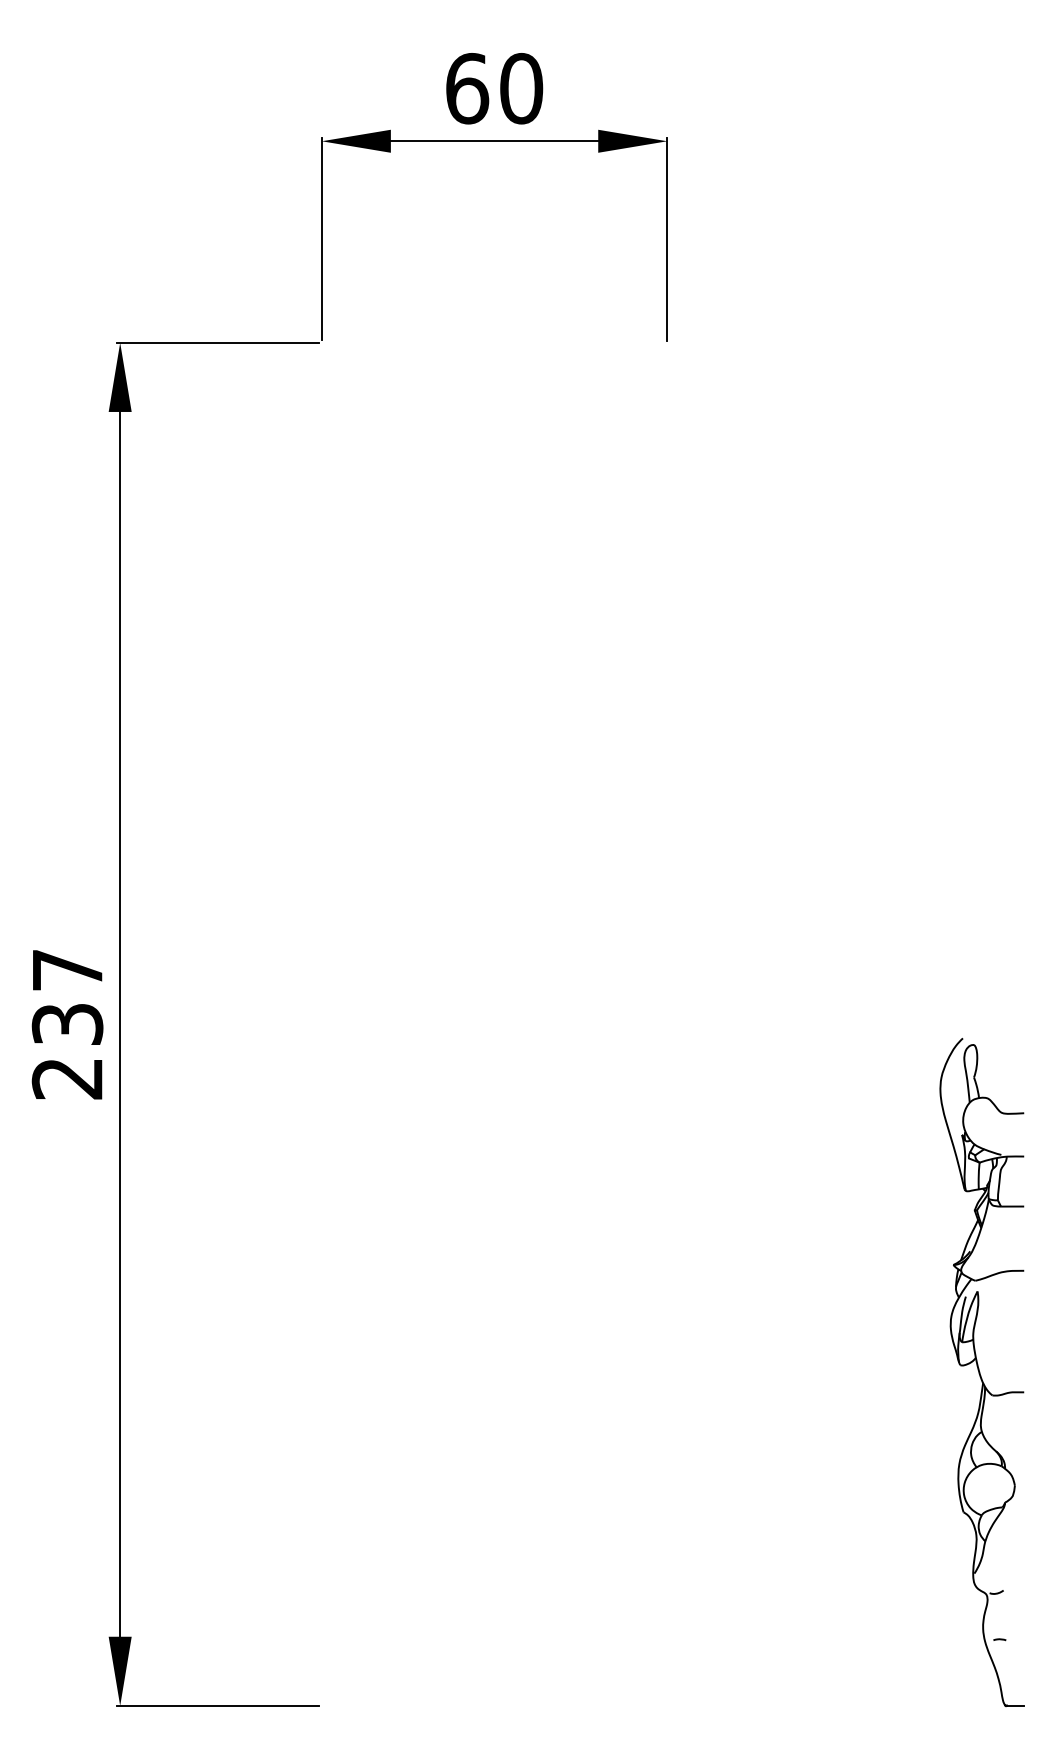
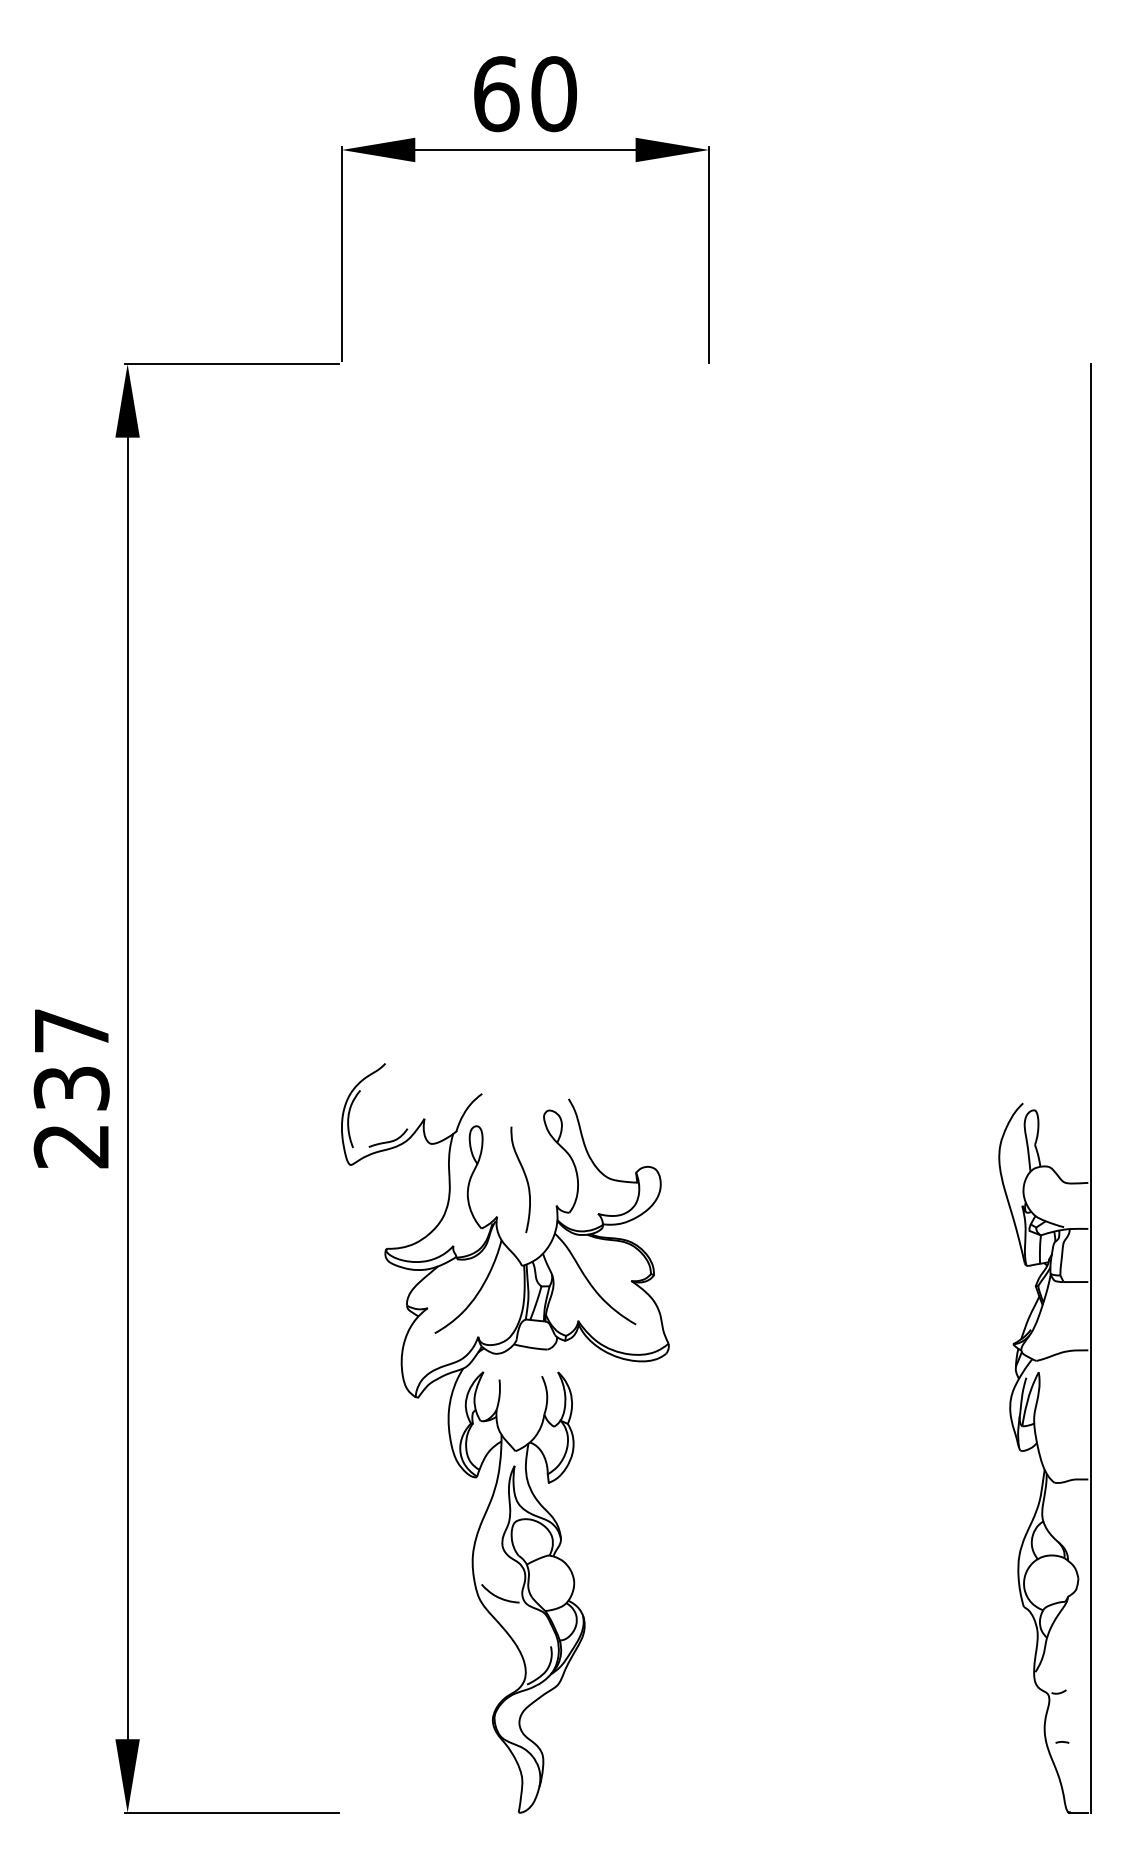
line: (1027, 1024) -> (1091, 1088), added
part: (475, 1353) -> (505, 1438), added

